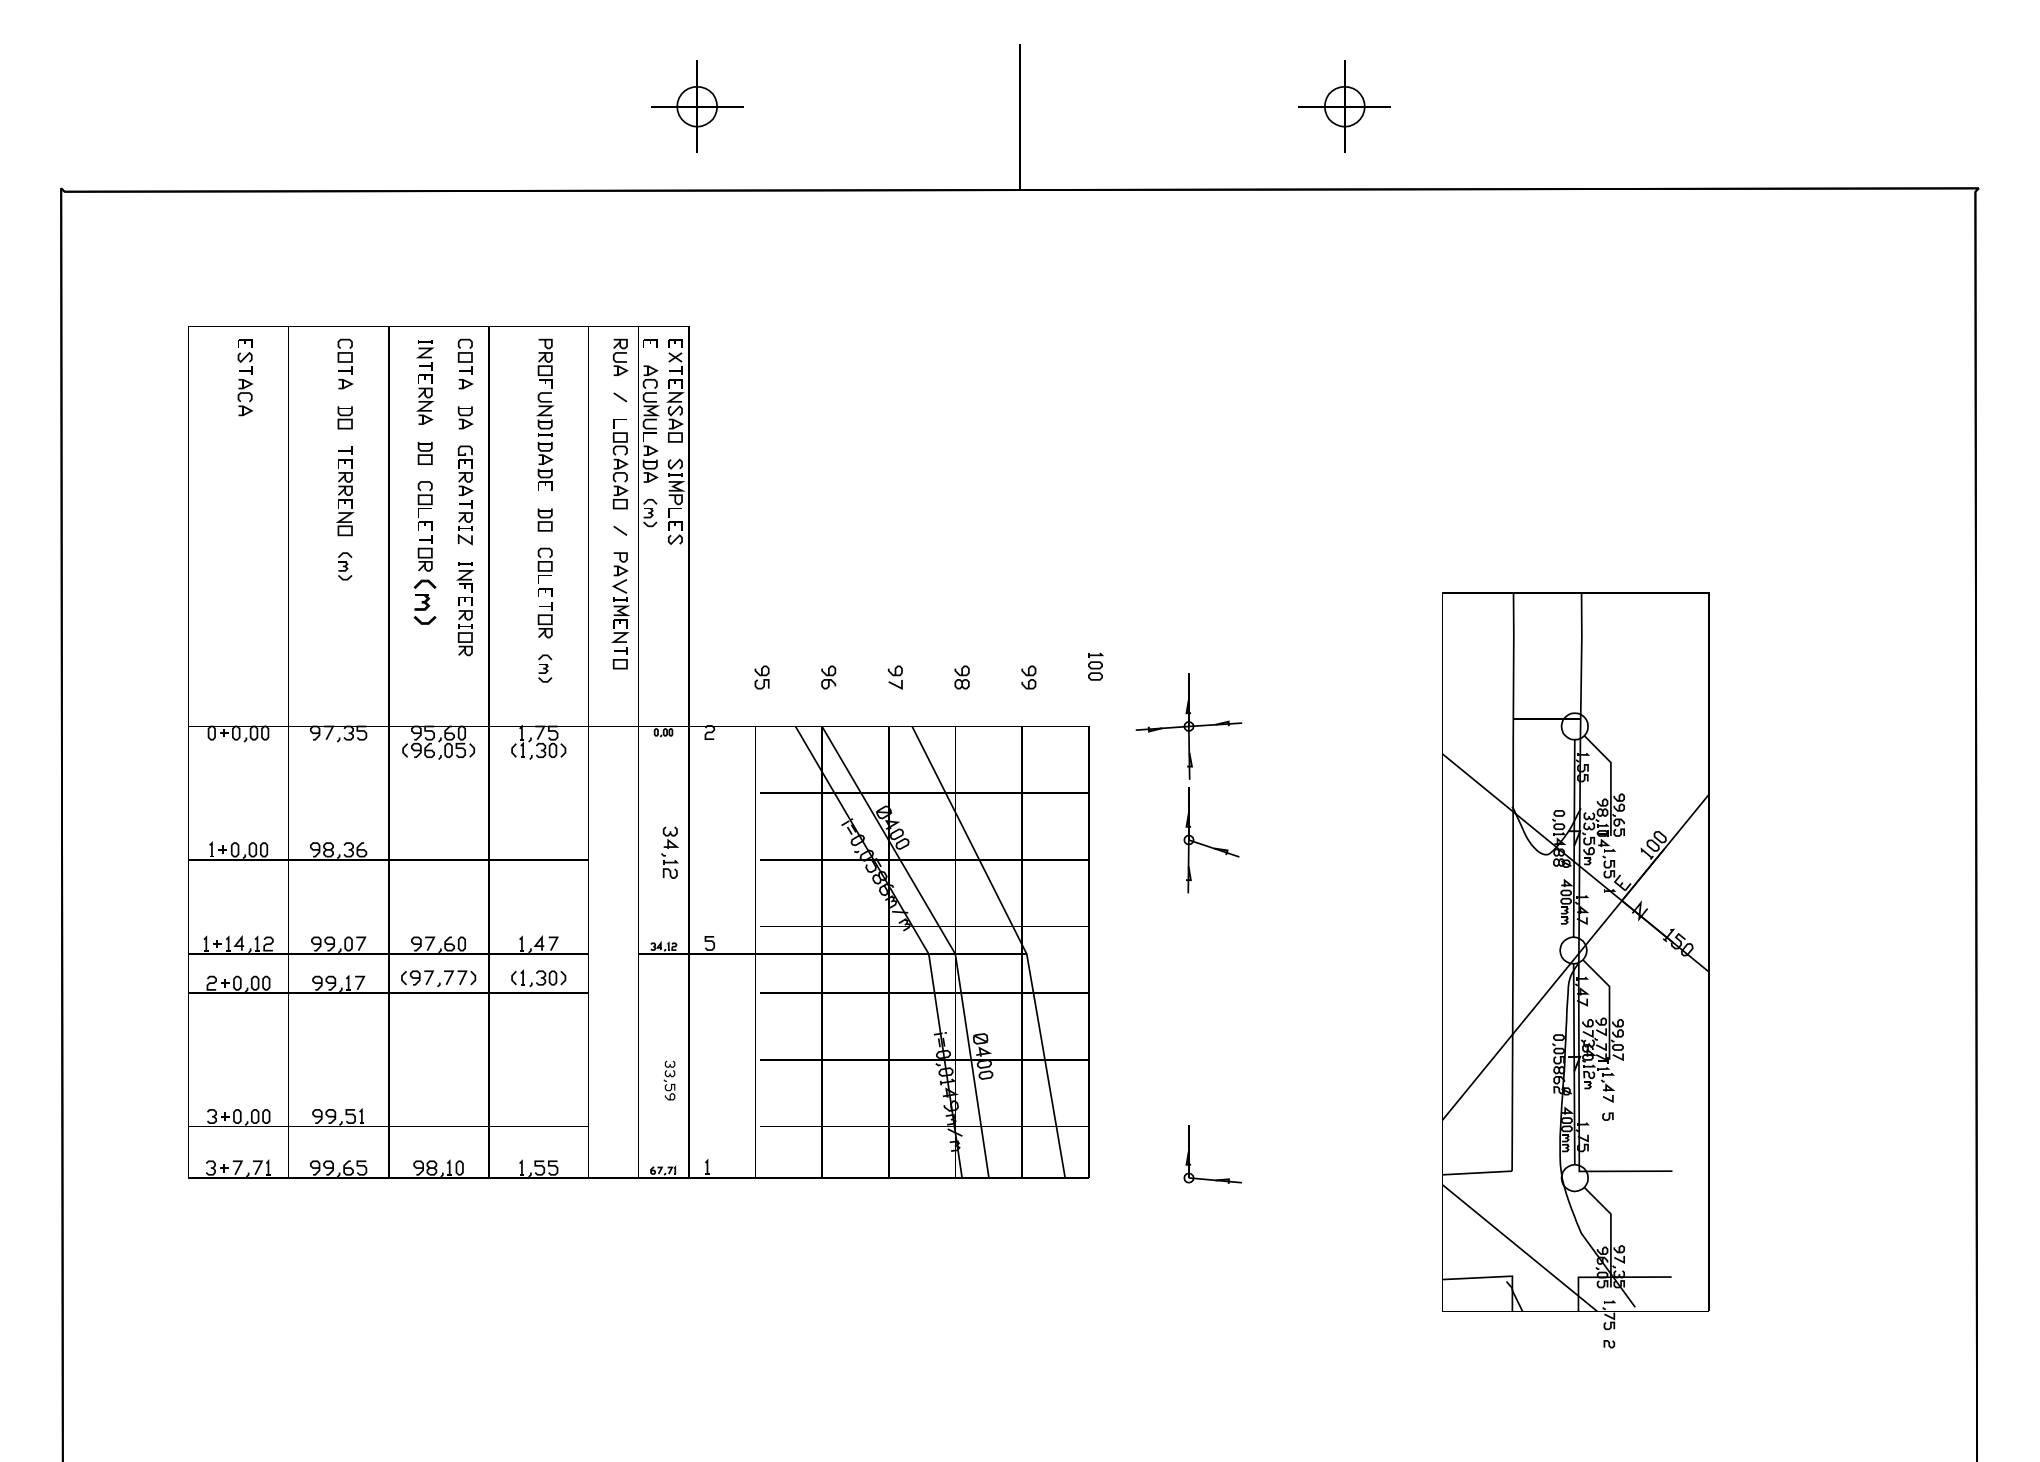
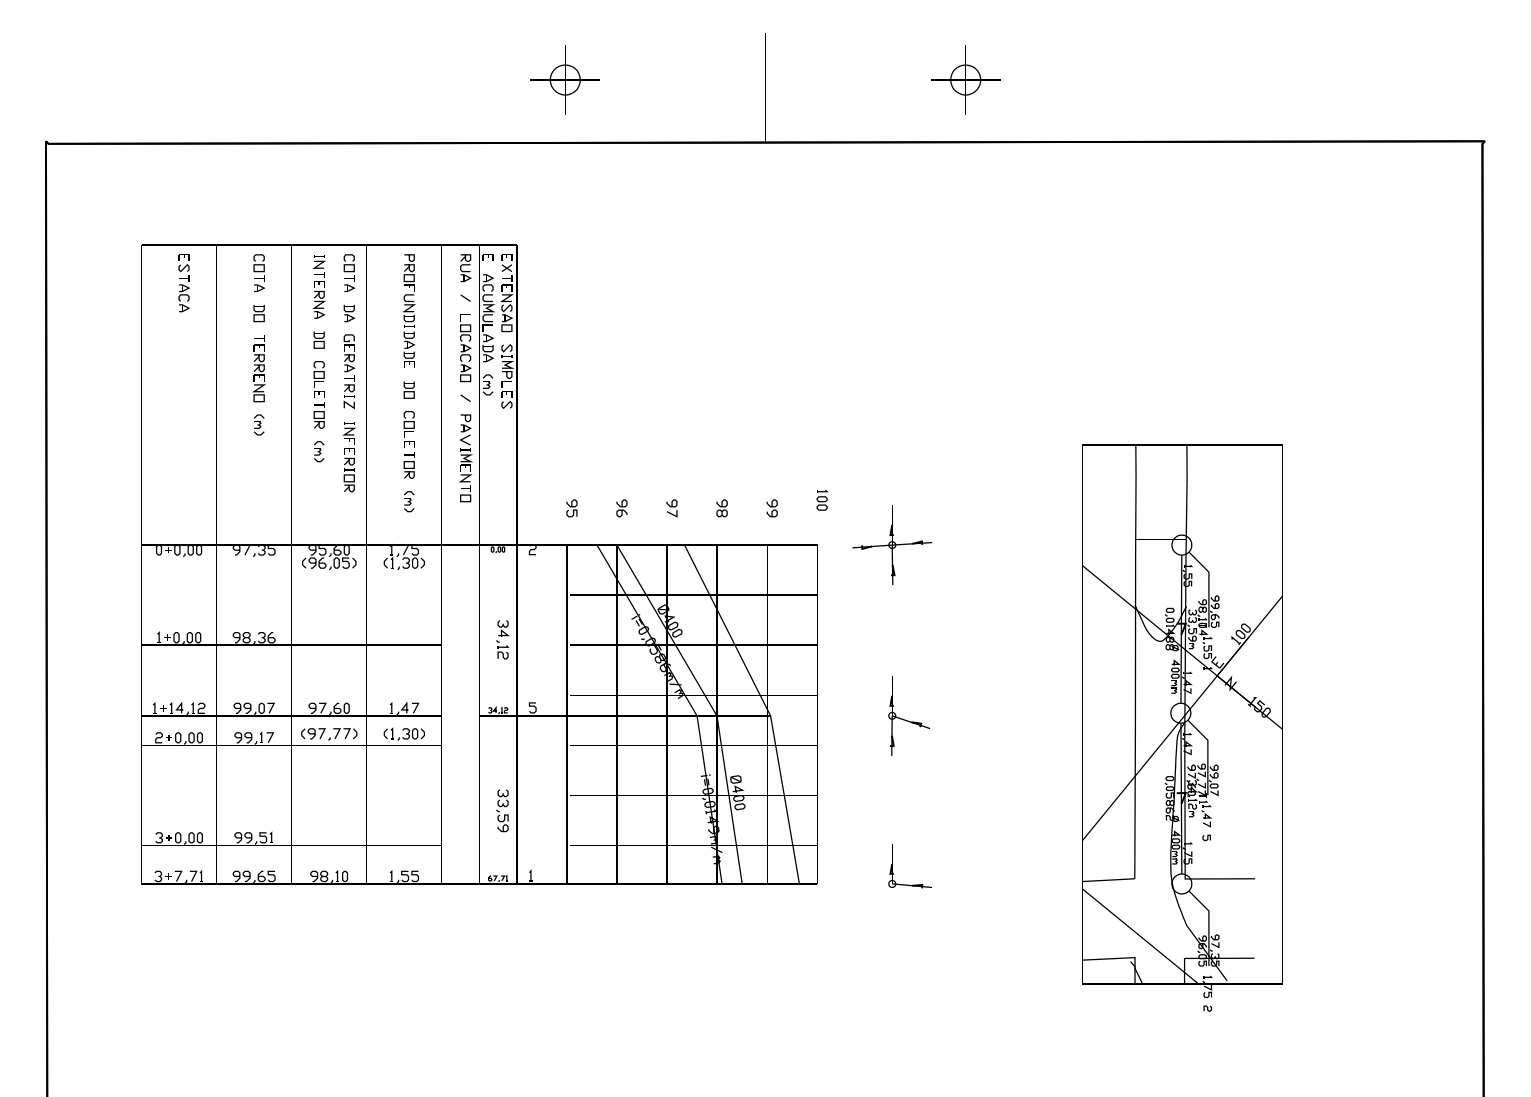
part: (697, 106) -> (565, 79), moved
part: (1344, 106) -> (965, 79), moved
part: (425, 601) -> (319, 451), size x0.62
part: (1211, 840) -> (909, 716), moved
part: (669, 1080) -> (502, 810), size x1.43

